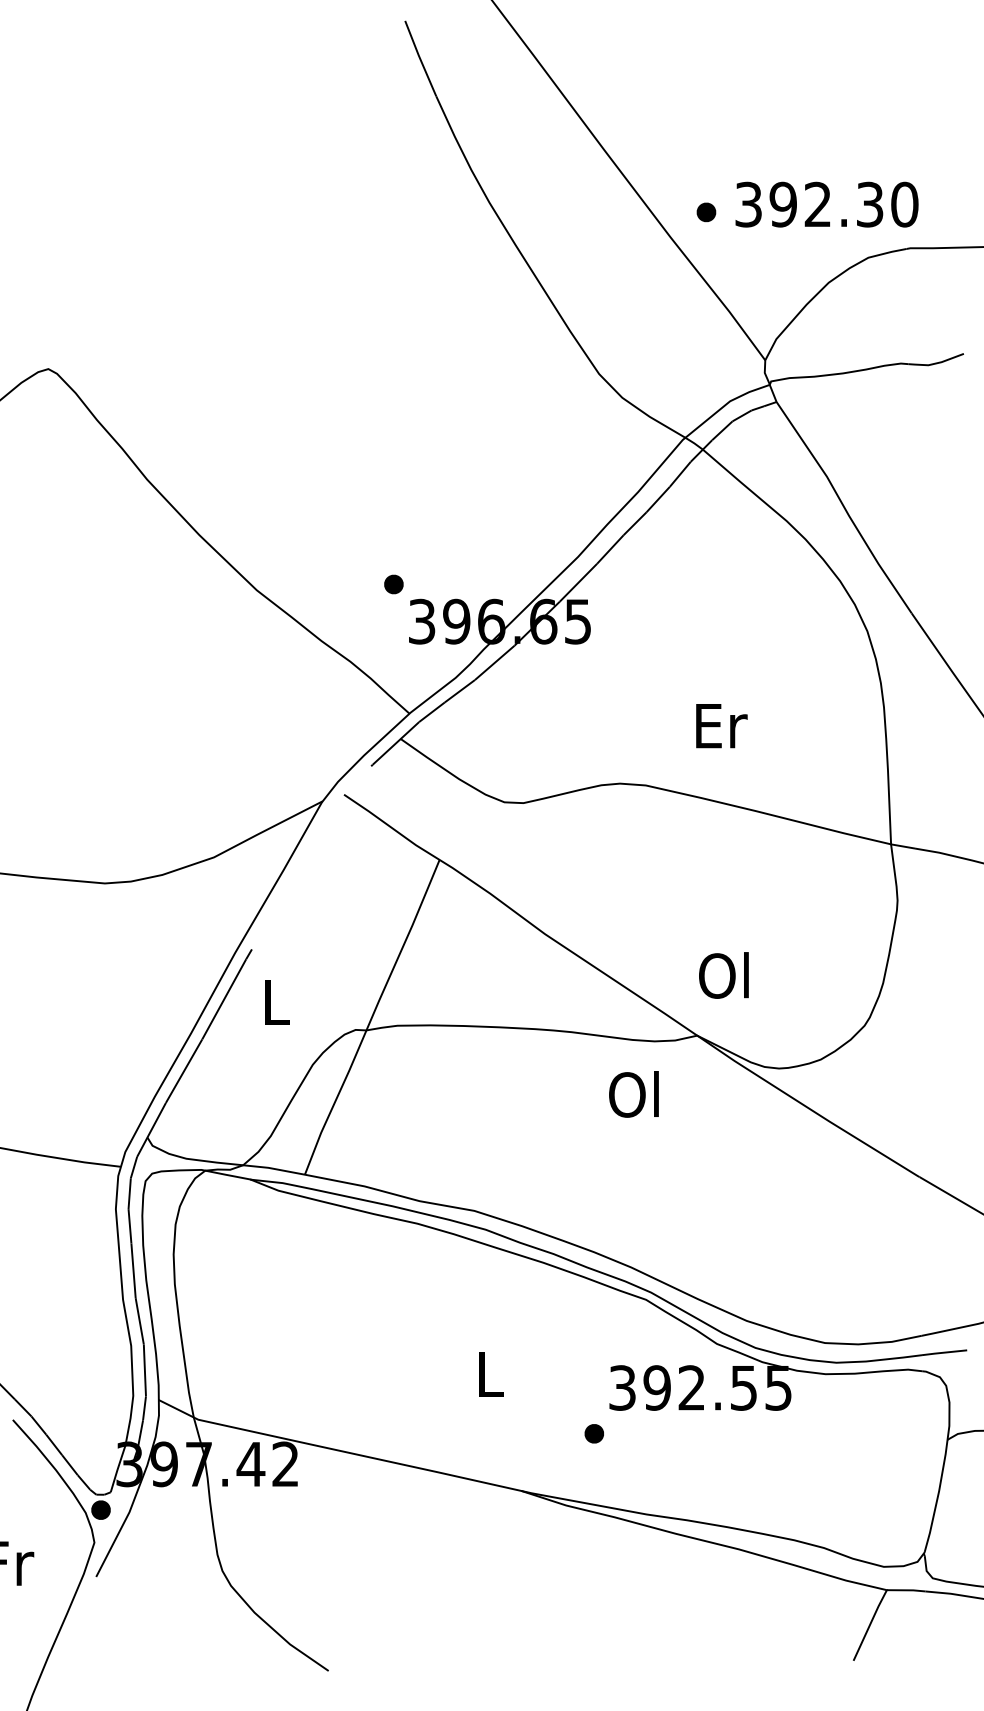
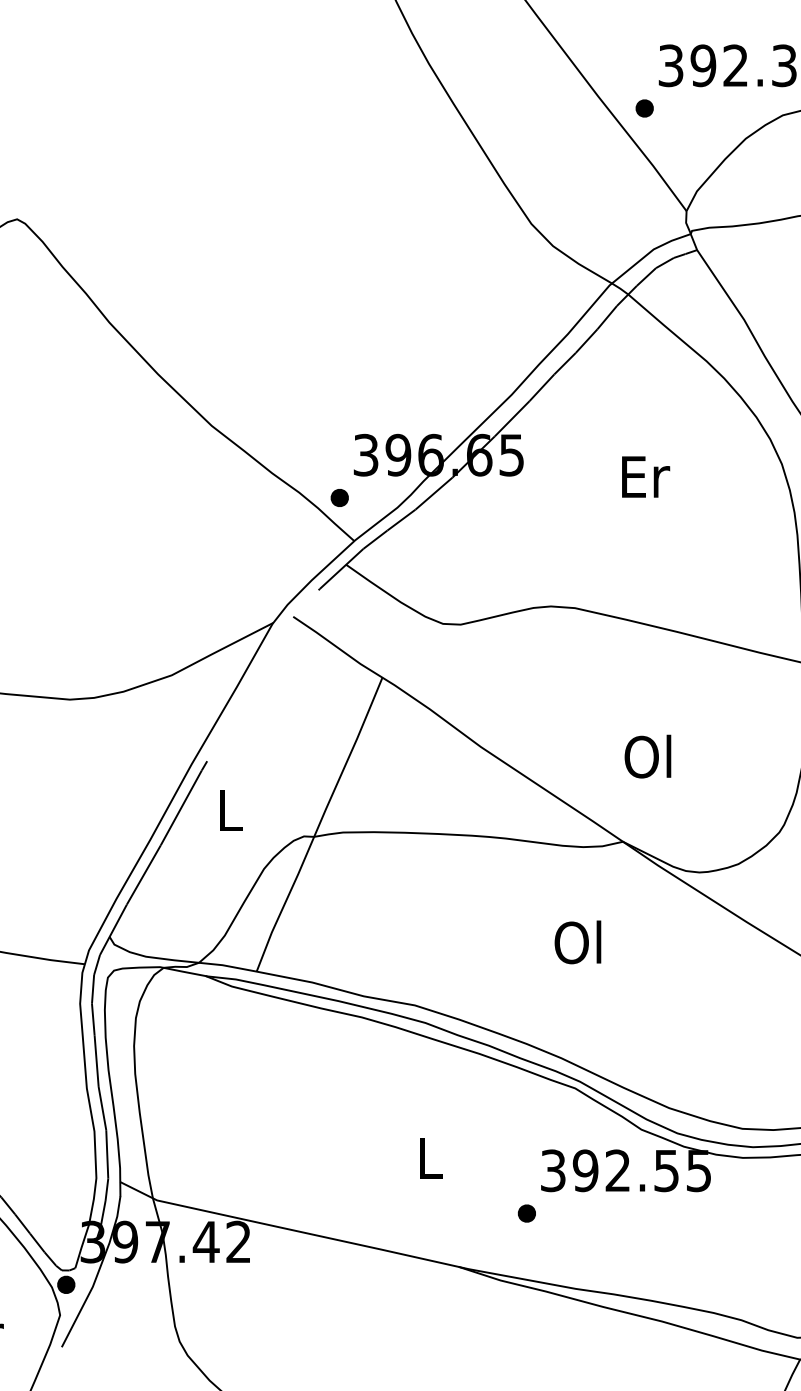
part: (706, 212) -> (644, 108), moved
part: (393, 584) -> (339, 497), moved
text: (721, 726) -> (645, 477), moved
text: (723, 975) -> (647, 756), moved
text: (633, 1094) -> (577, 942), moved

